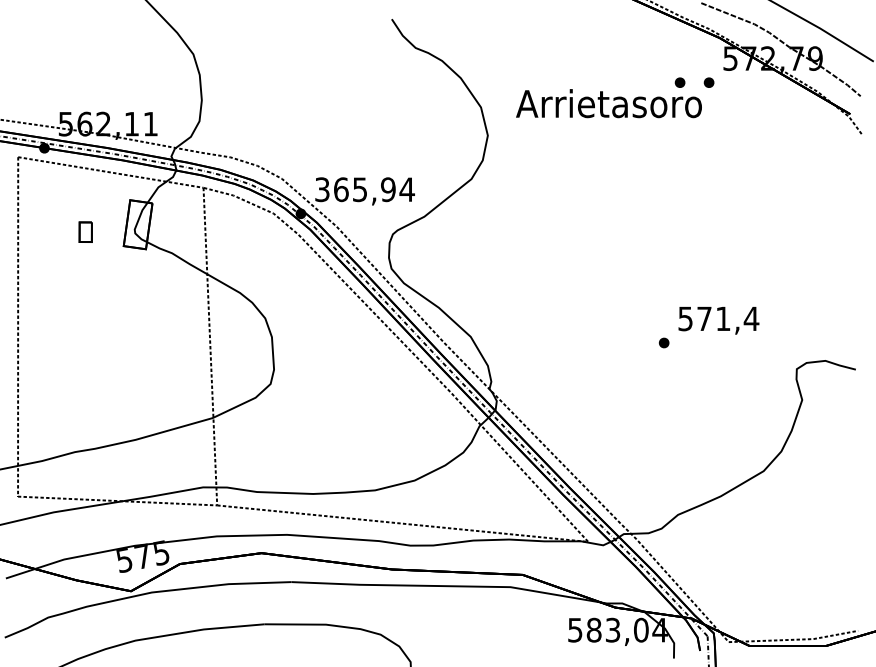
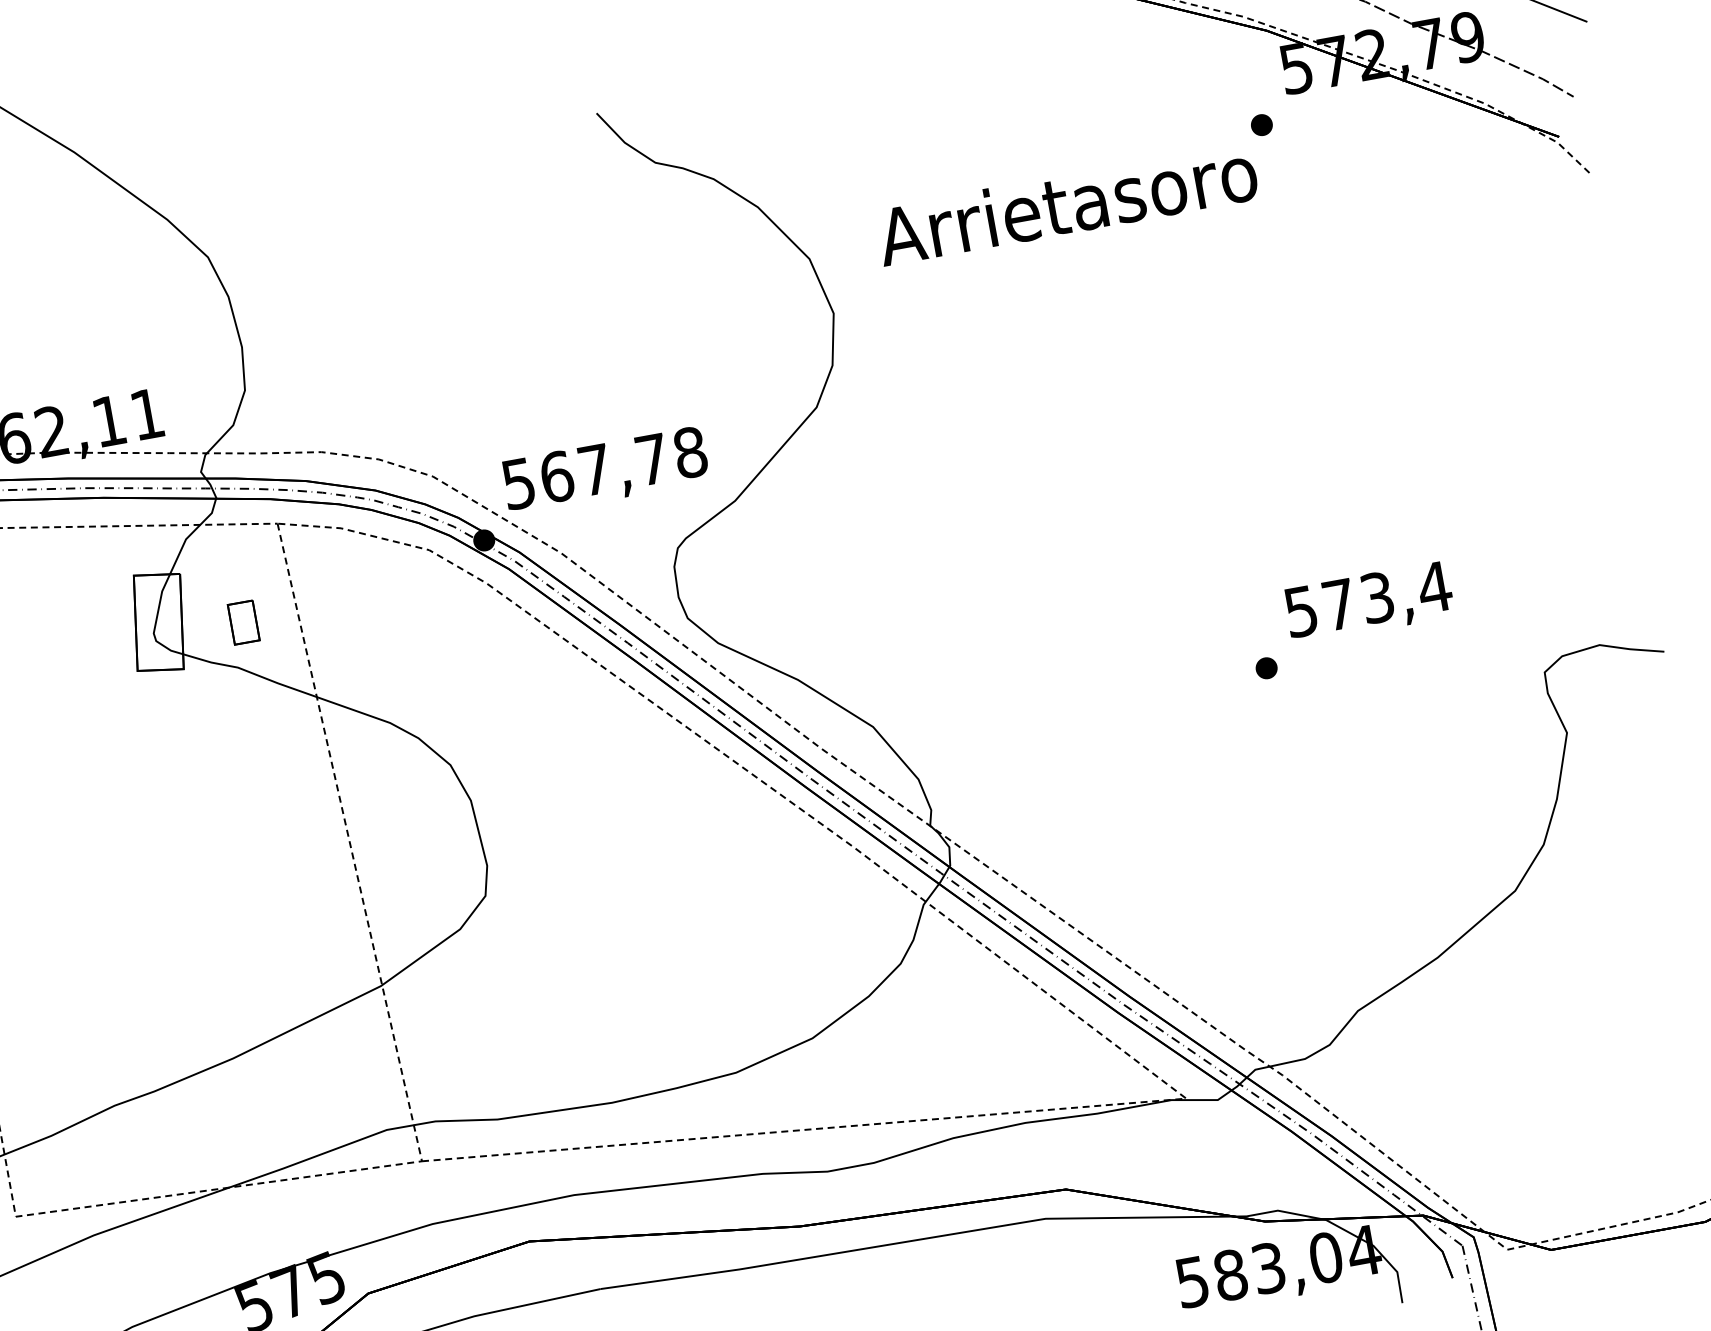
part: (679, 82) -> (1201, 135), removed
text: (365, 189) -> (605, 467), 365,94 -> 567,78
part: (85, 231) -> (242, 621), moved
text: (723, 318) -> (1377, 596), 571,4 -> 573,4

